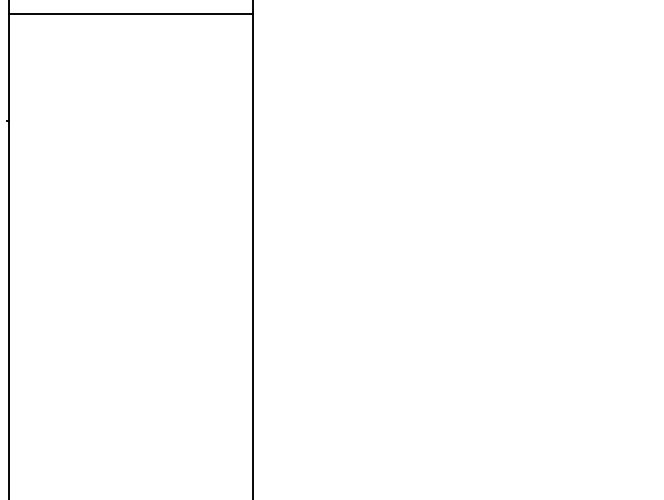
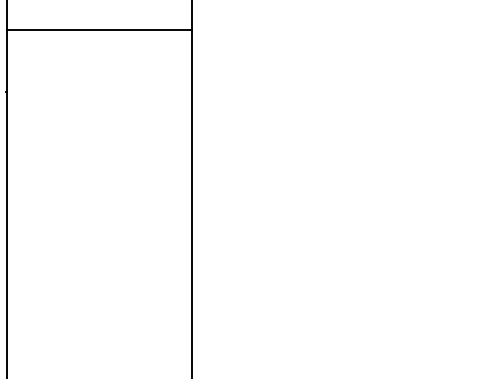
line: (131, 13) -> (99, 30), moved

